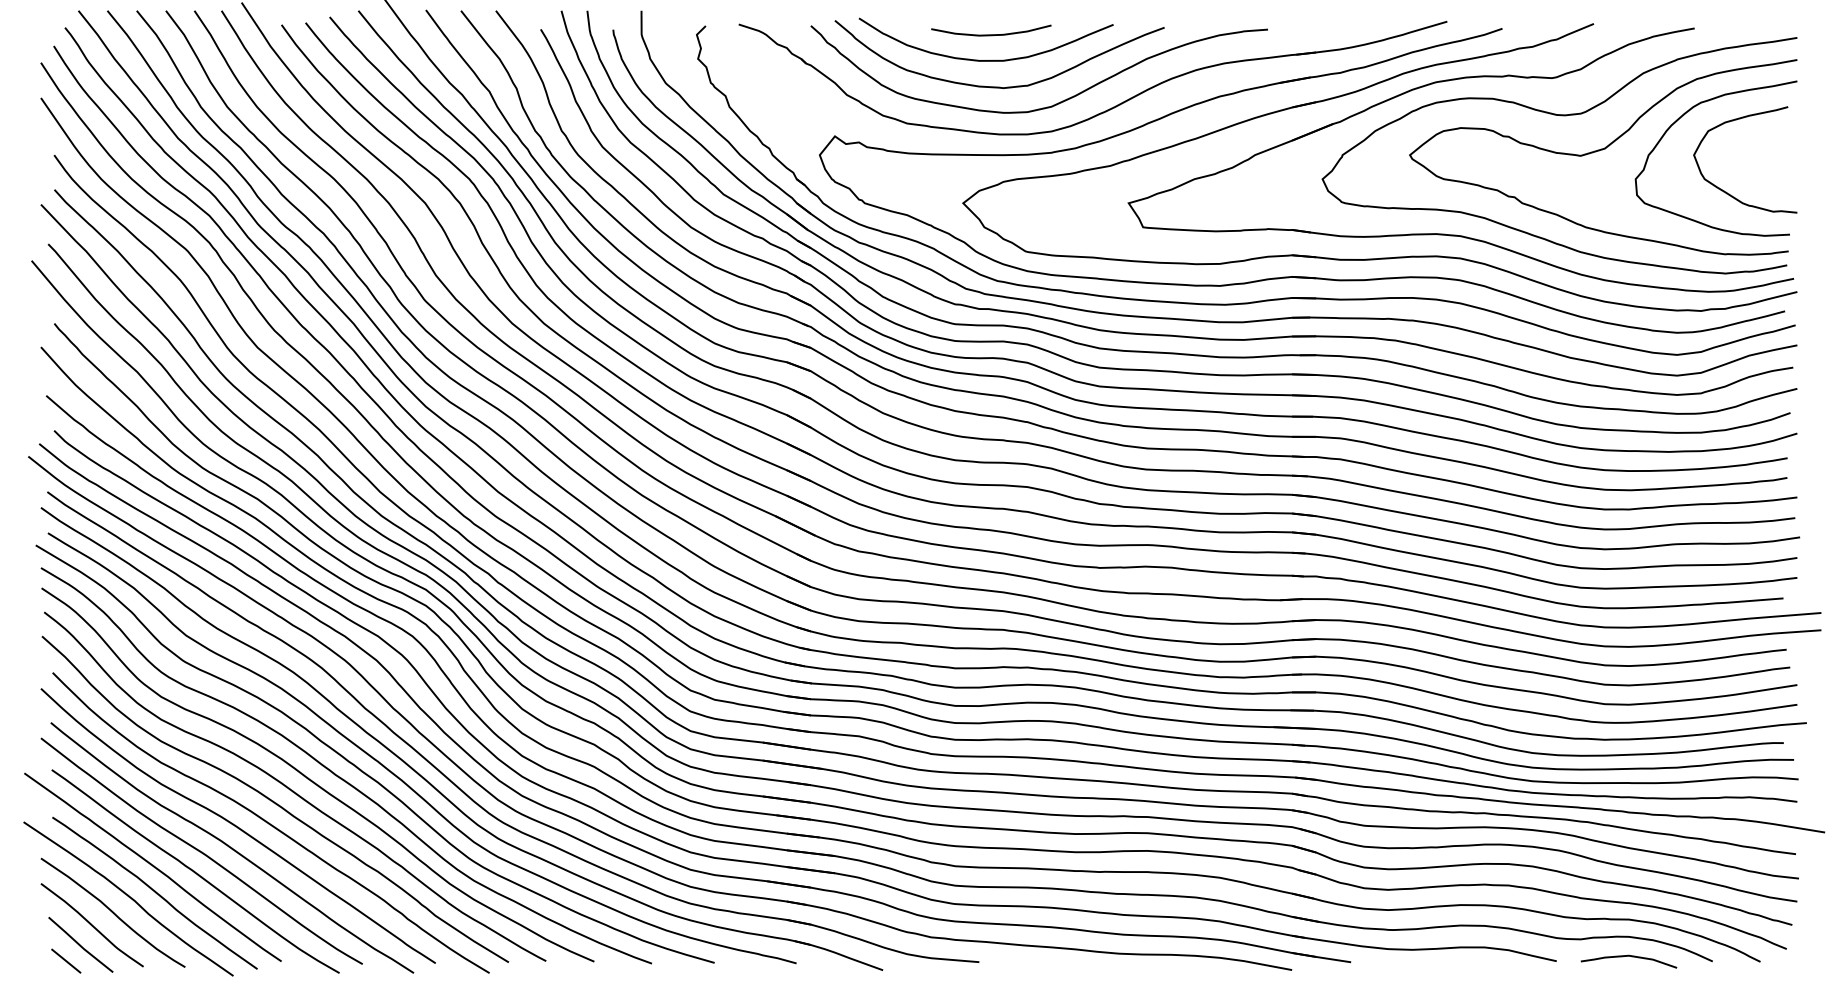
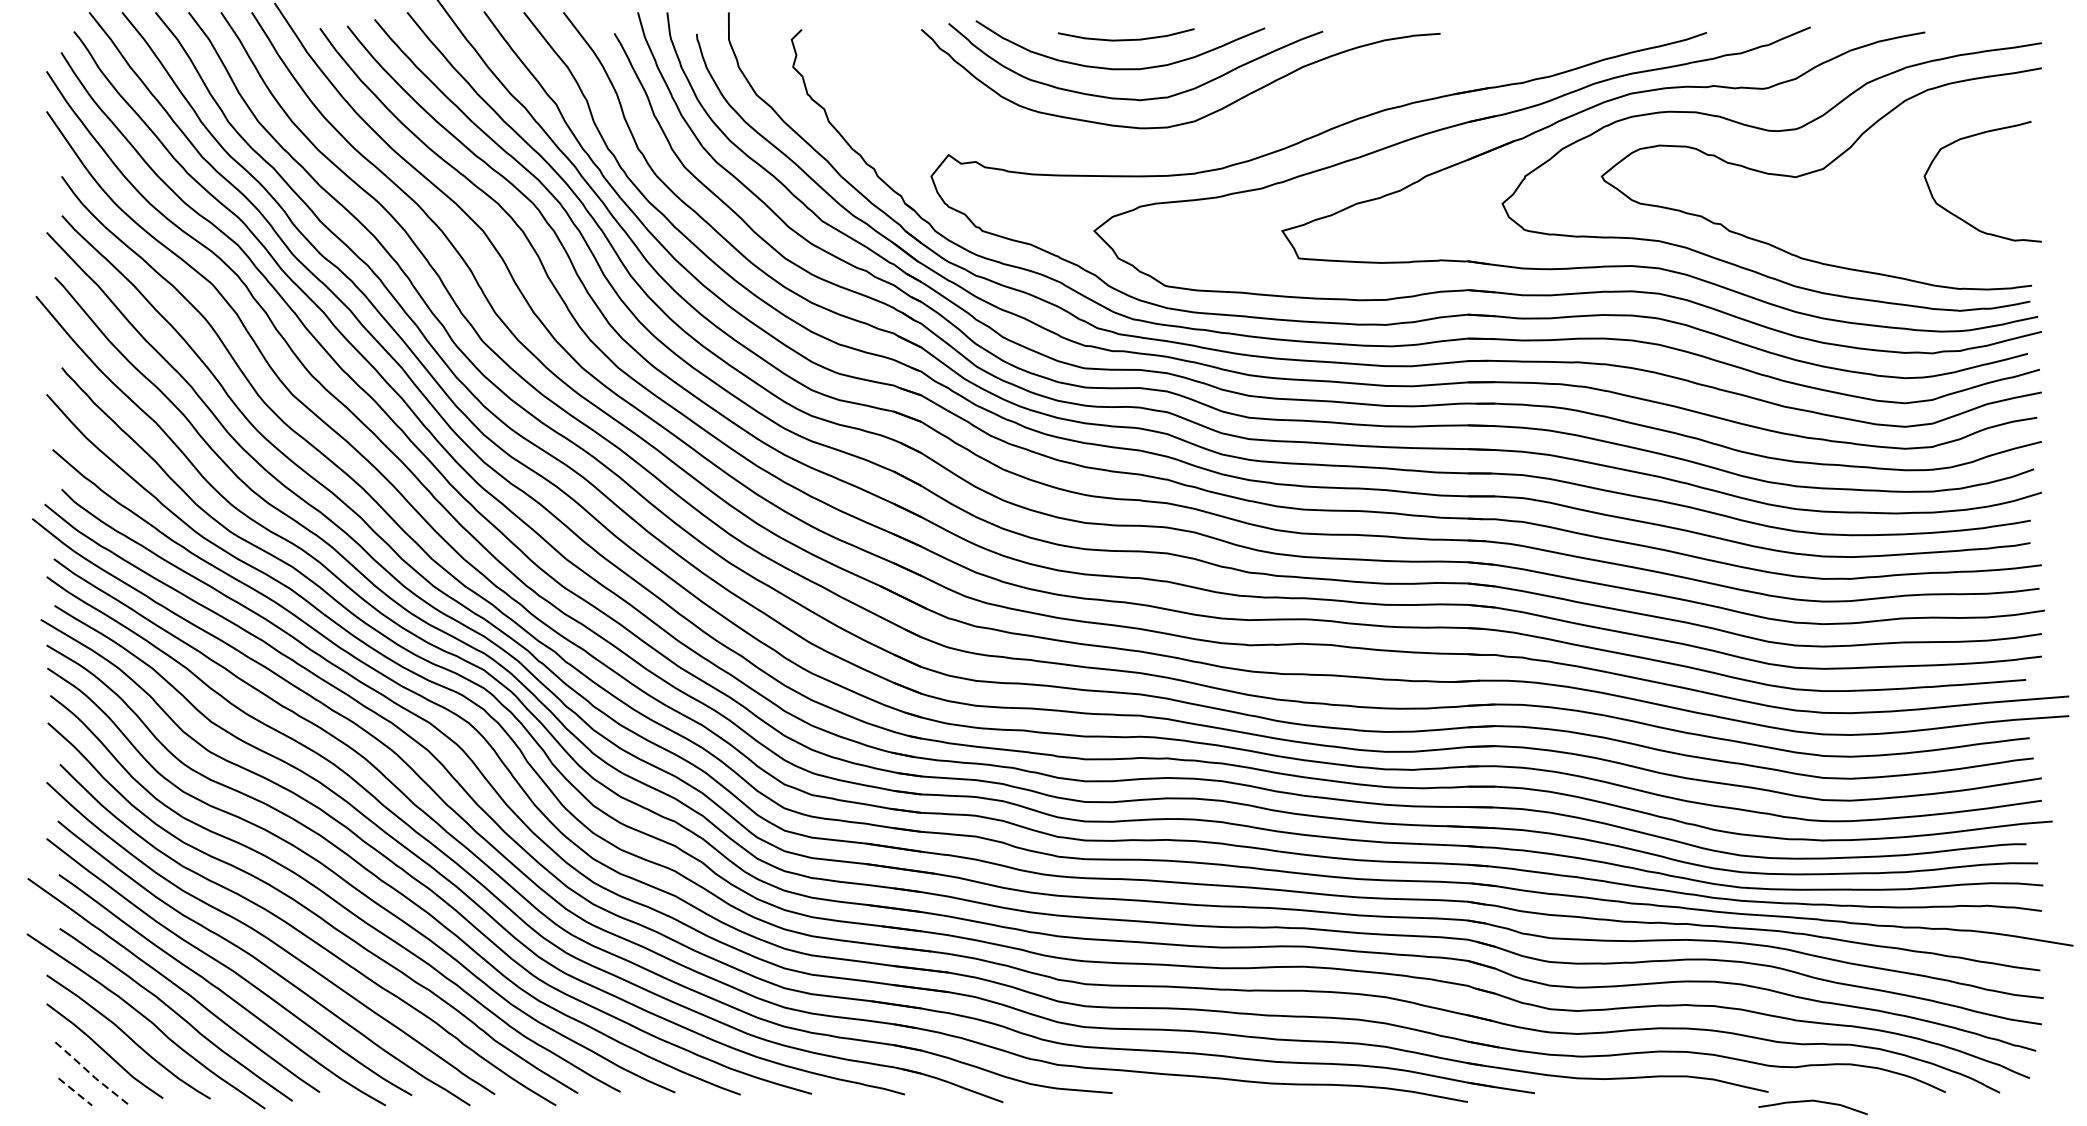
part: (1107, 109) -> (1258, 124), removed
curve: (1683, 116) -> (1912, 132), removed
line: (80, 945) -> (91, 1074), solid -> dashed
curve: (1628, 956) -> (1812, 1101), moved
line: (66, 961) -> (75, 1092), solid -> dashed

